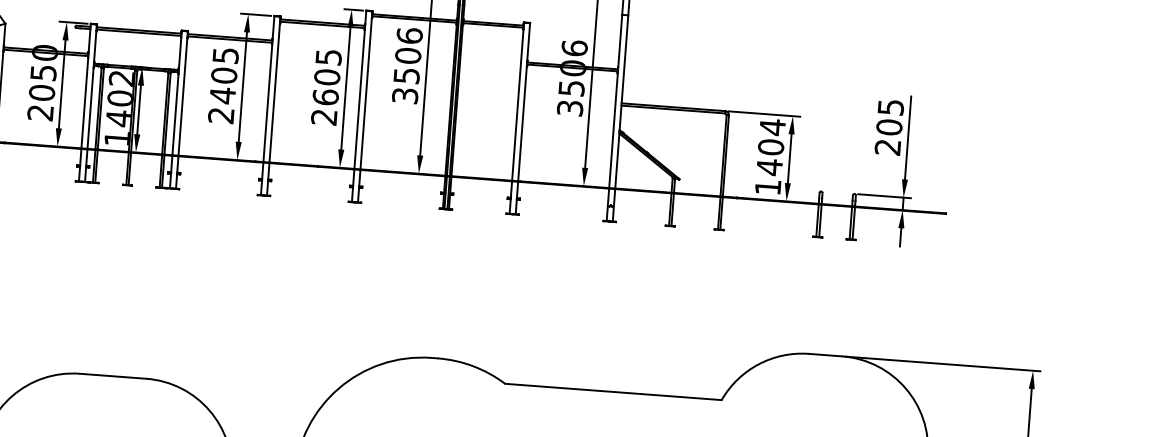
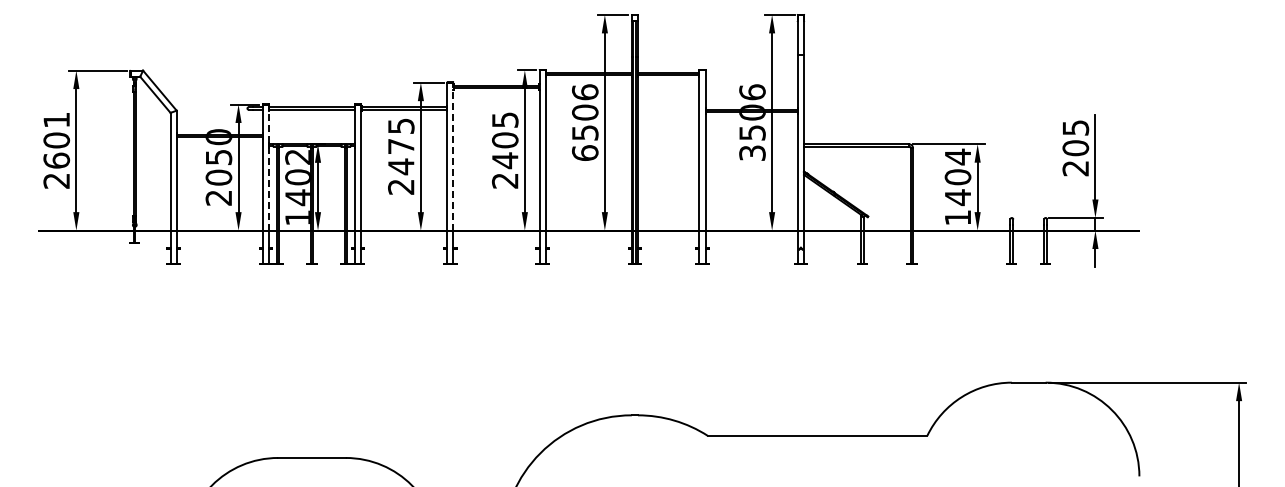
text: (224, 75) -> (401, 146), 2405 -> 2475
line: (91, 86) -> (268, 167), solid -> dashed
line: (275, 89) -> (453, 156), solid -> dashed
text: (405, 95) -> (585, 152), 3506 -> 6506
text: (326, 97) -> (505, 160), 2605 -> 2405

